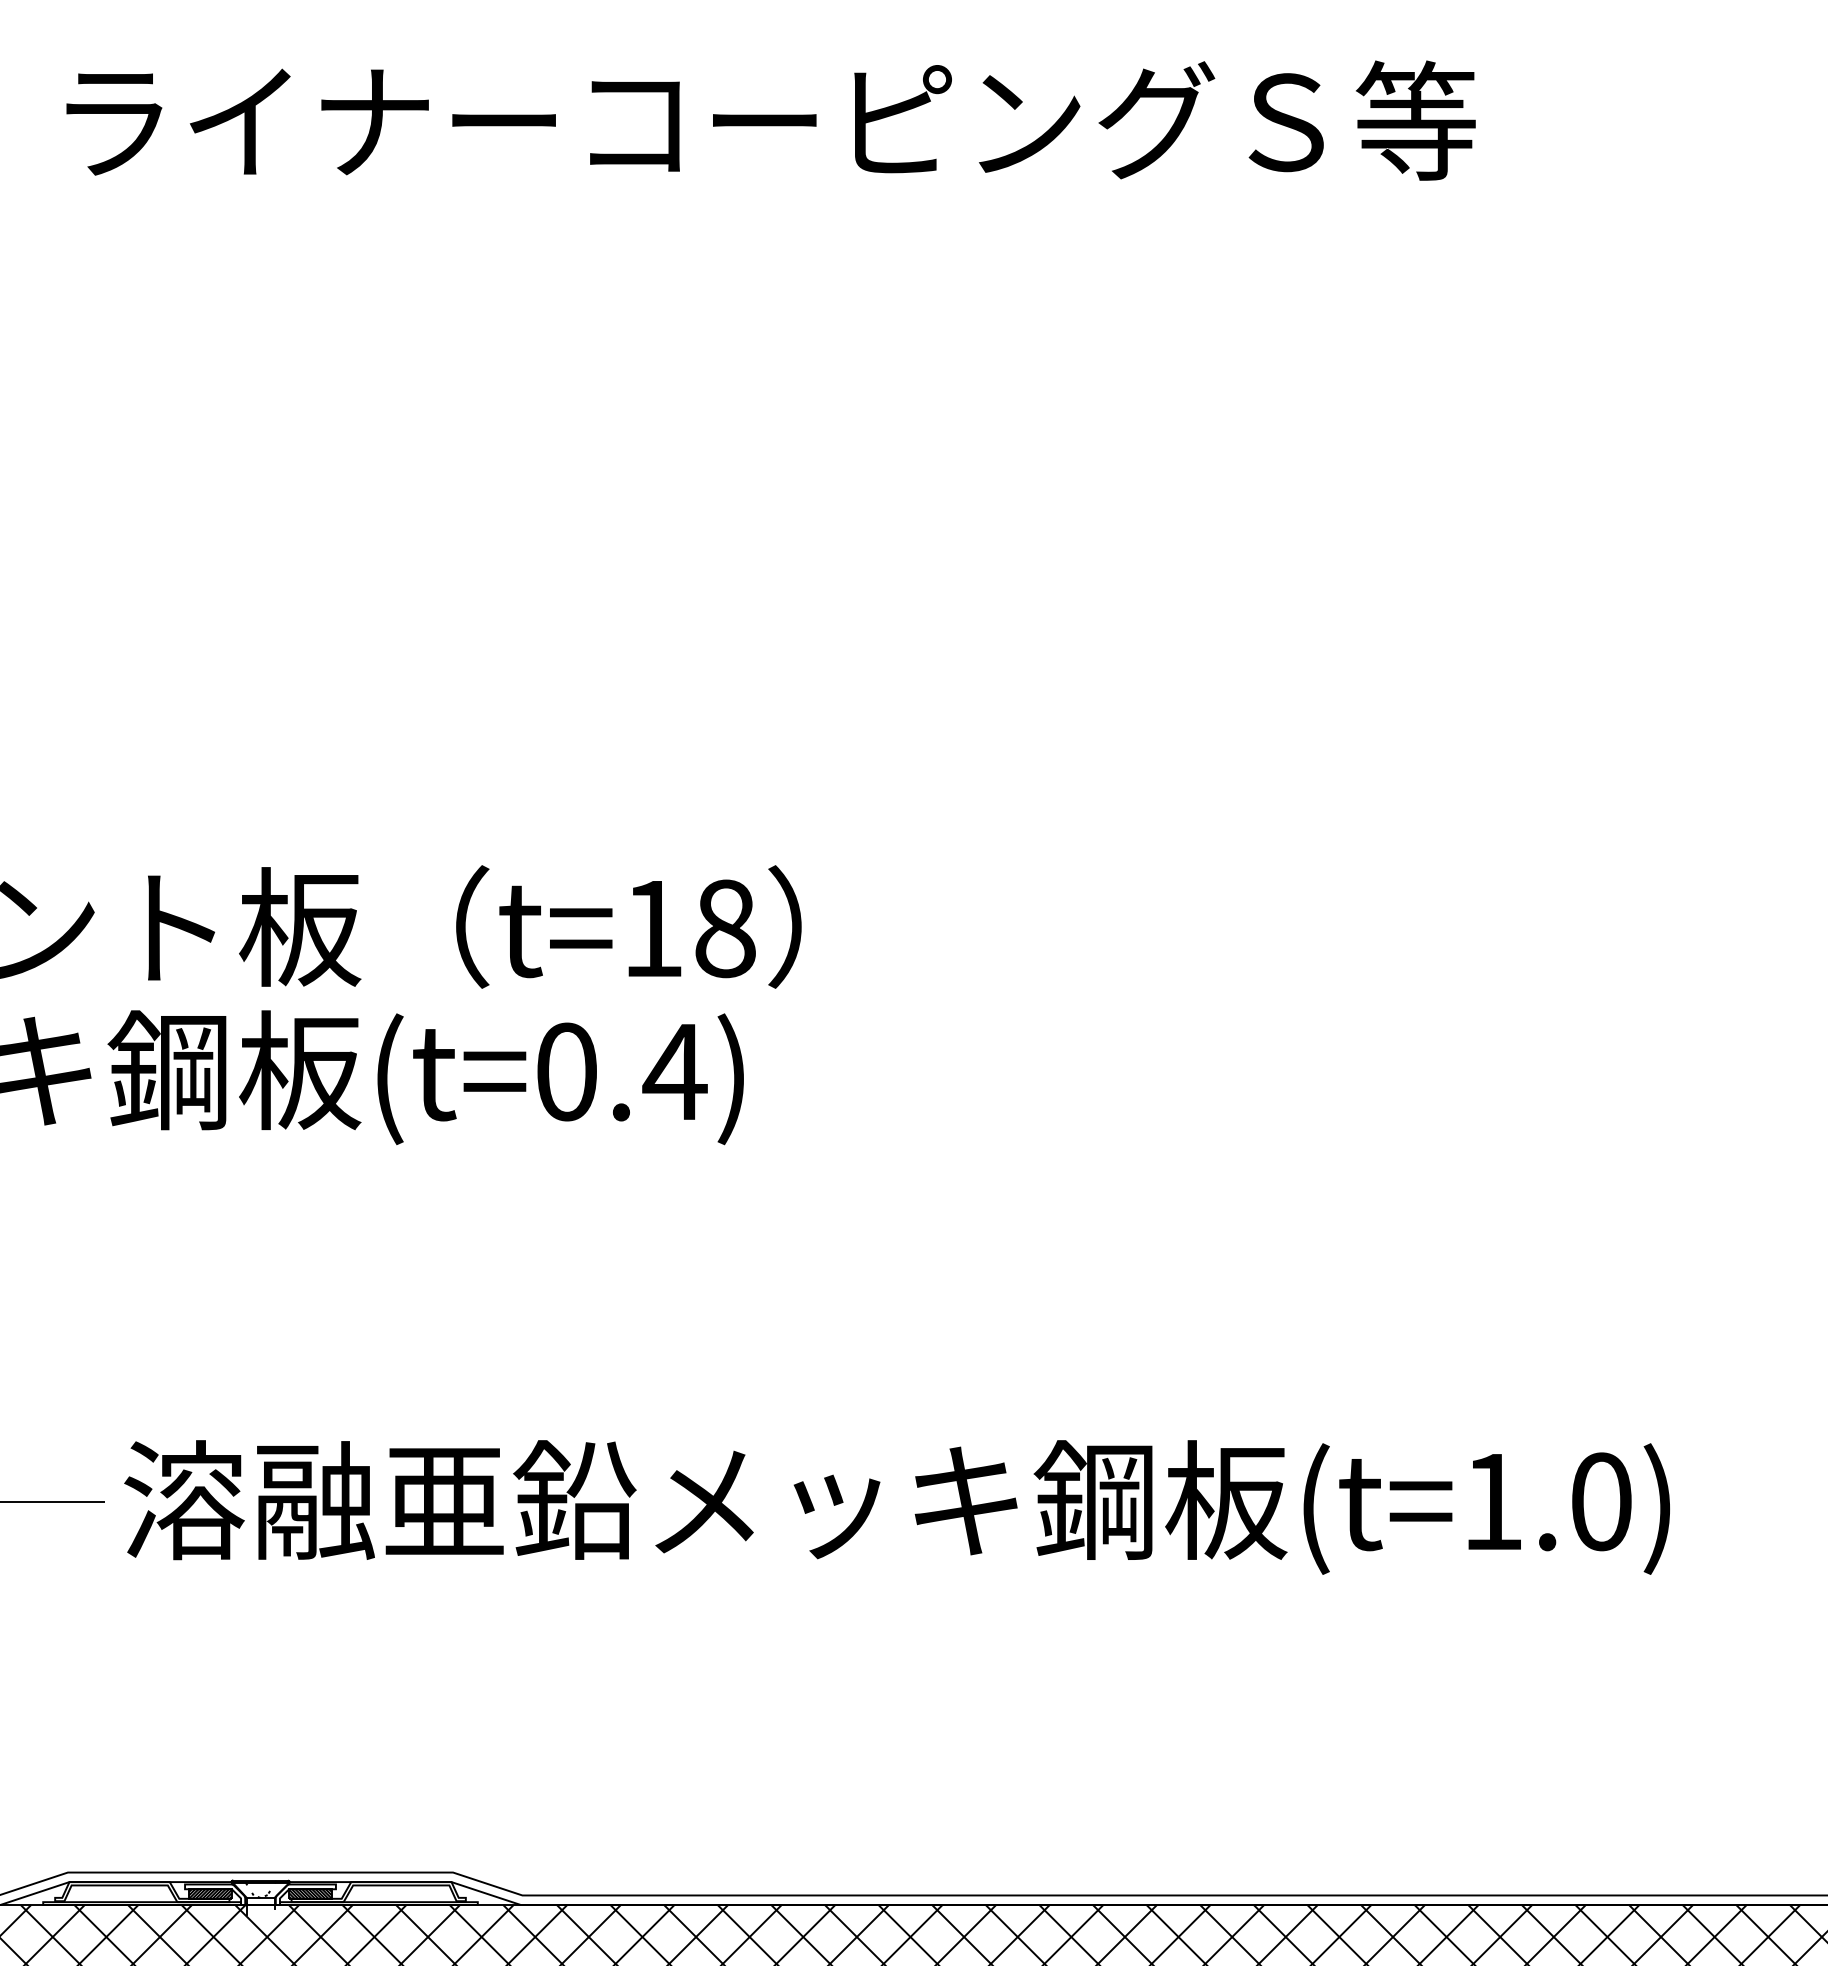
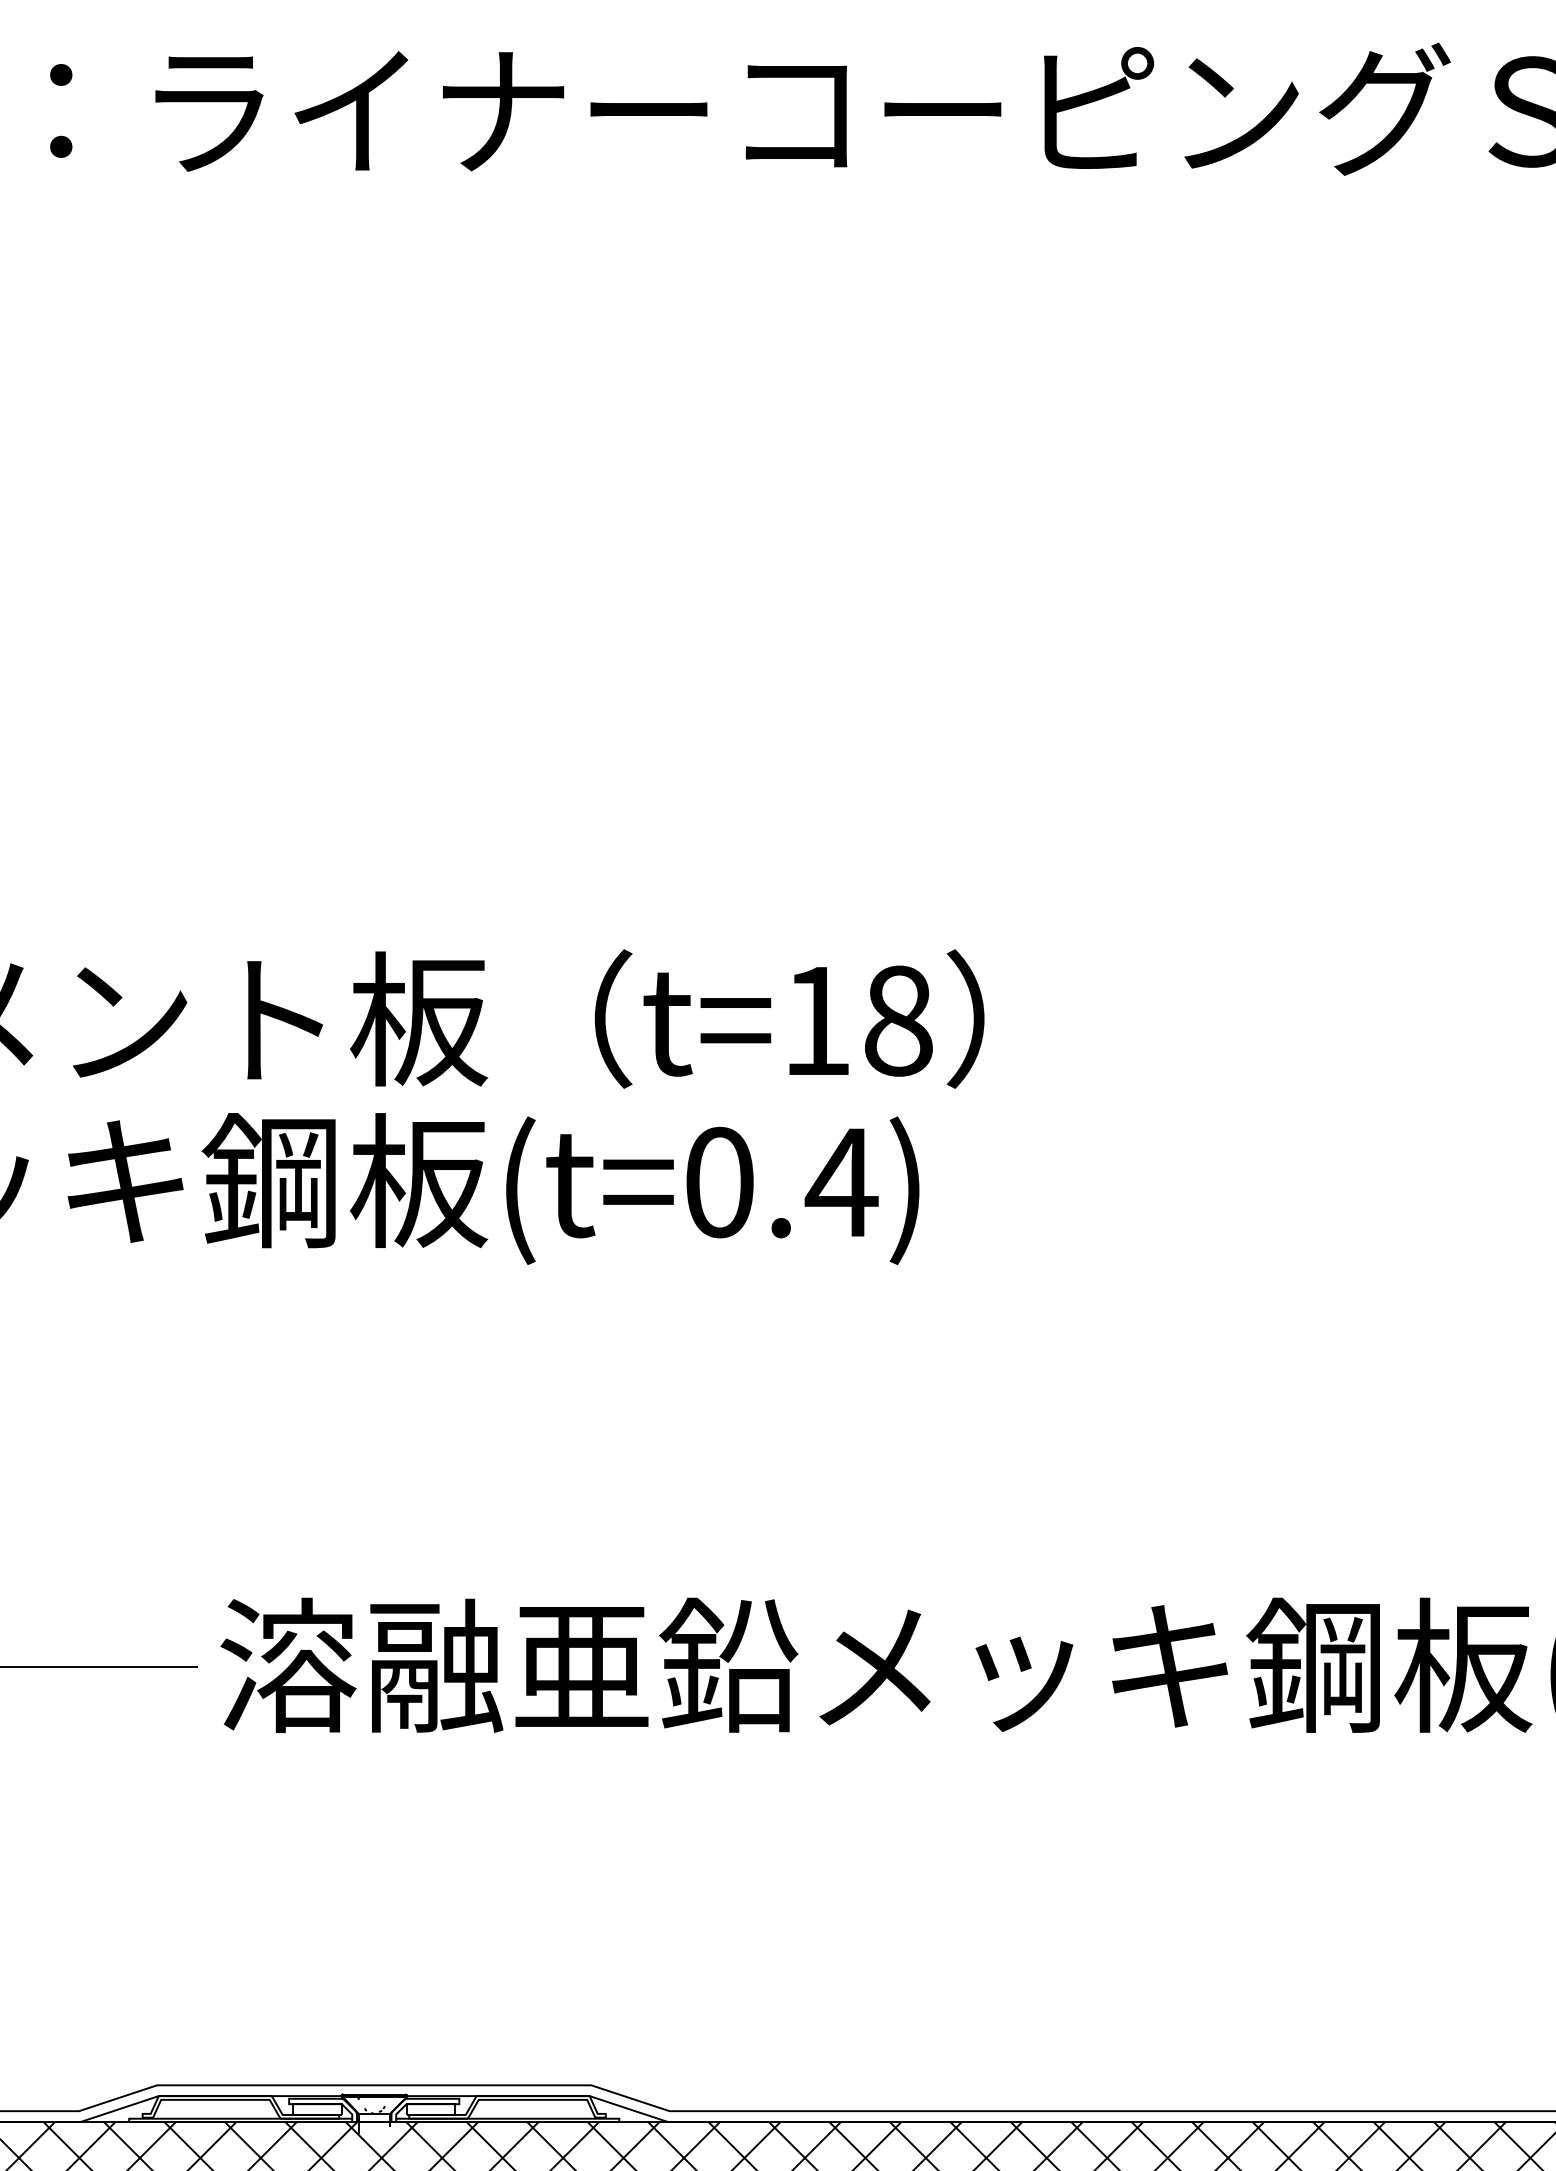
hatch: (209, 1893) -> (316, 2108), removed
hatch: (310, 1893) -> (430, 2108), removed

